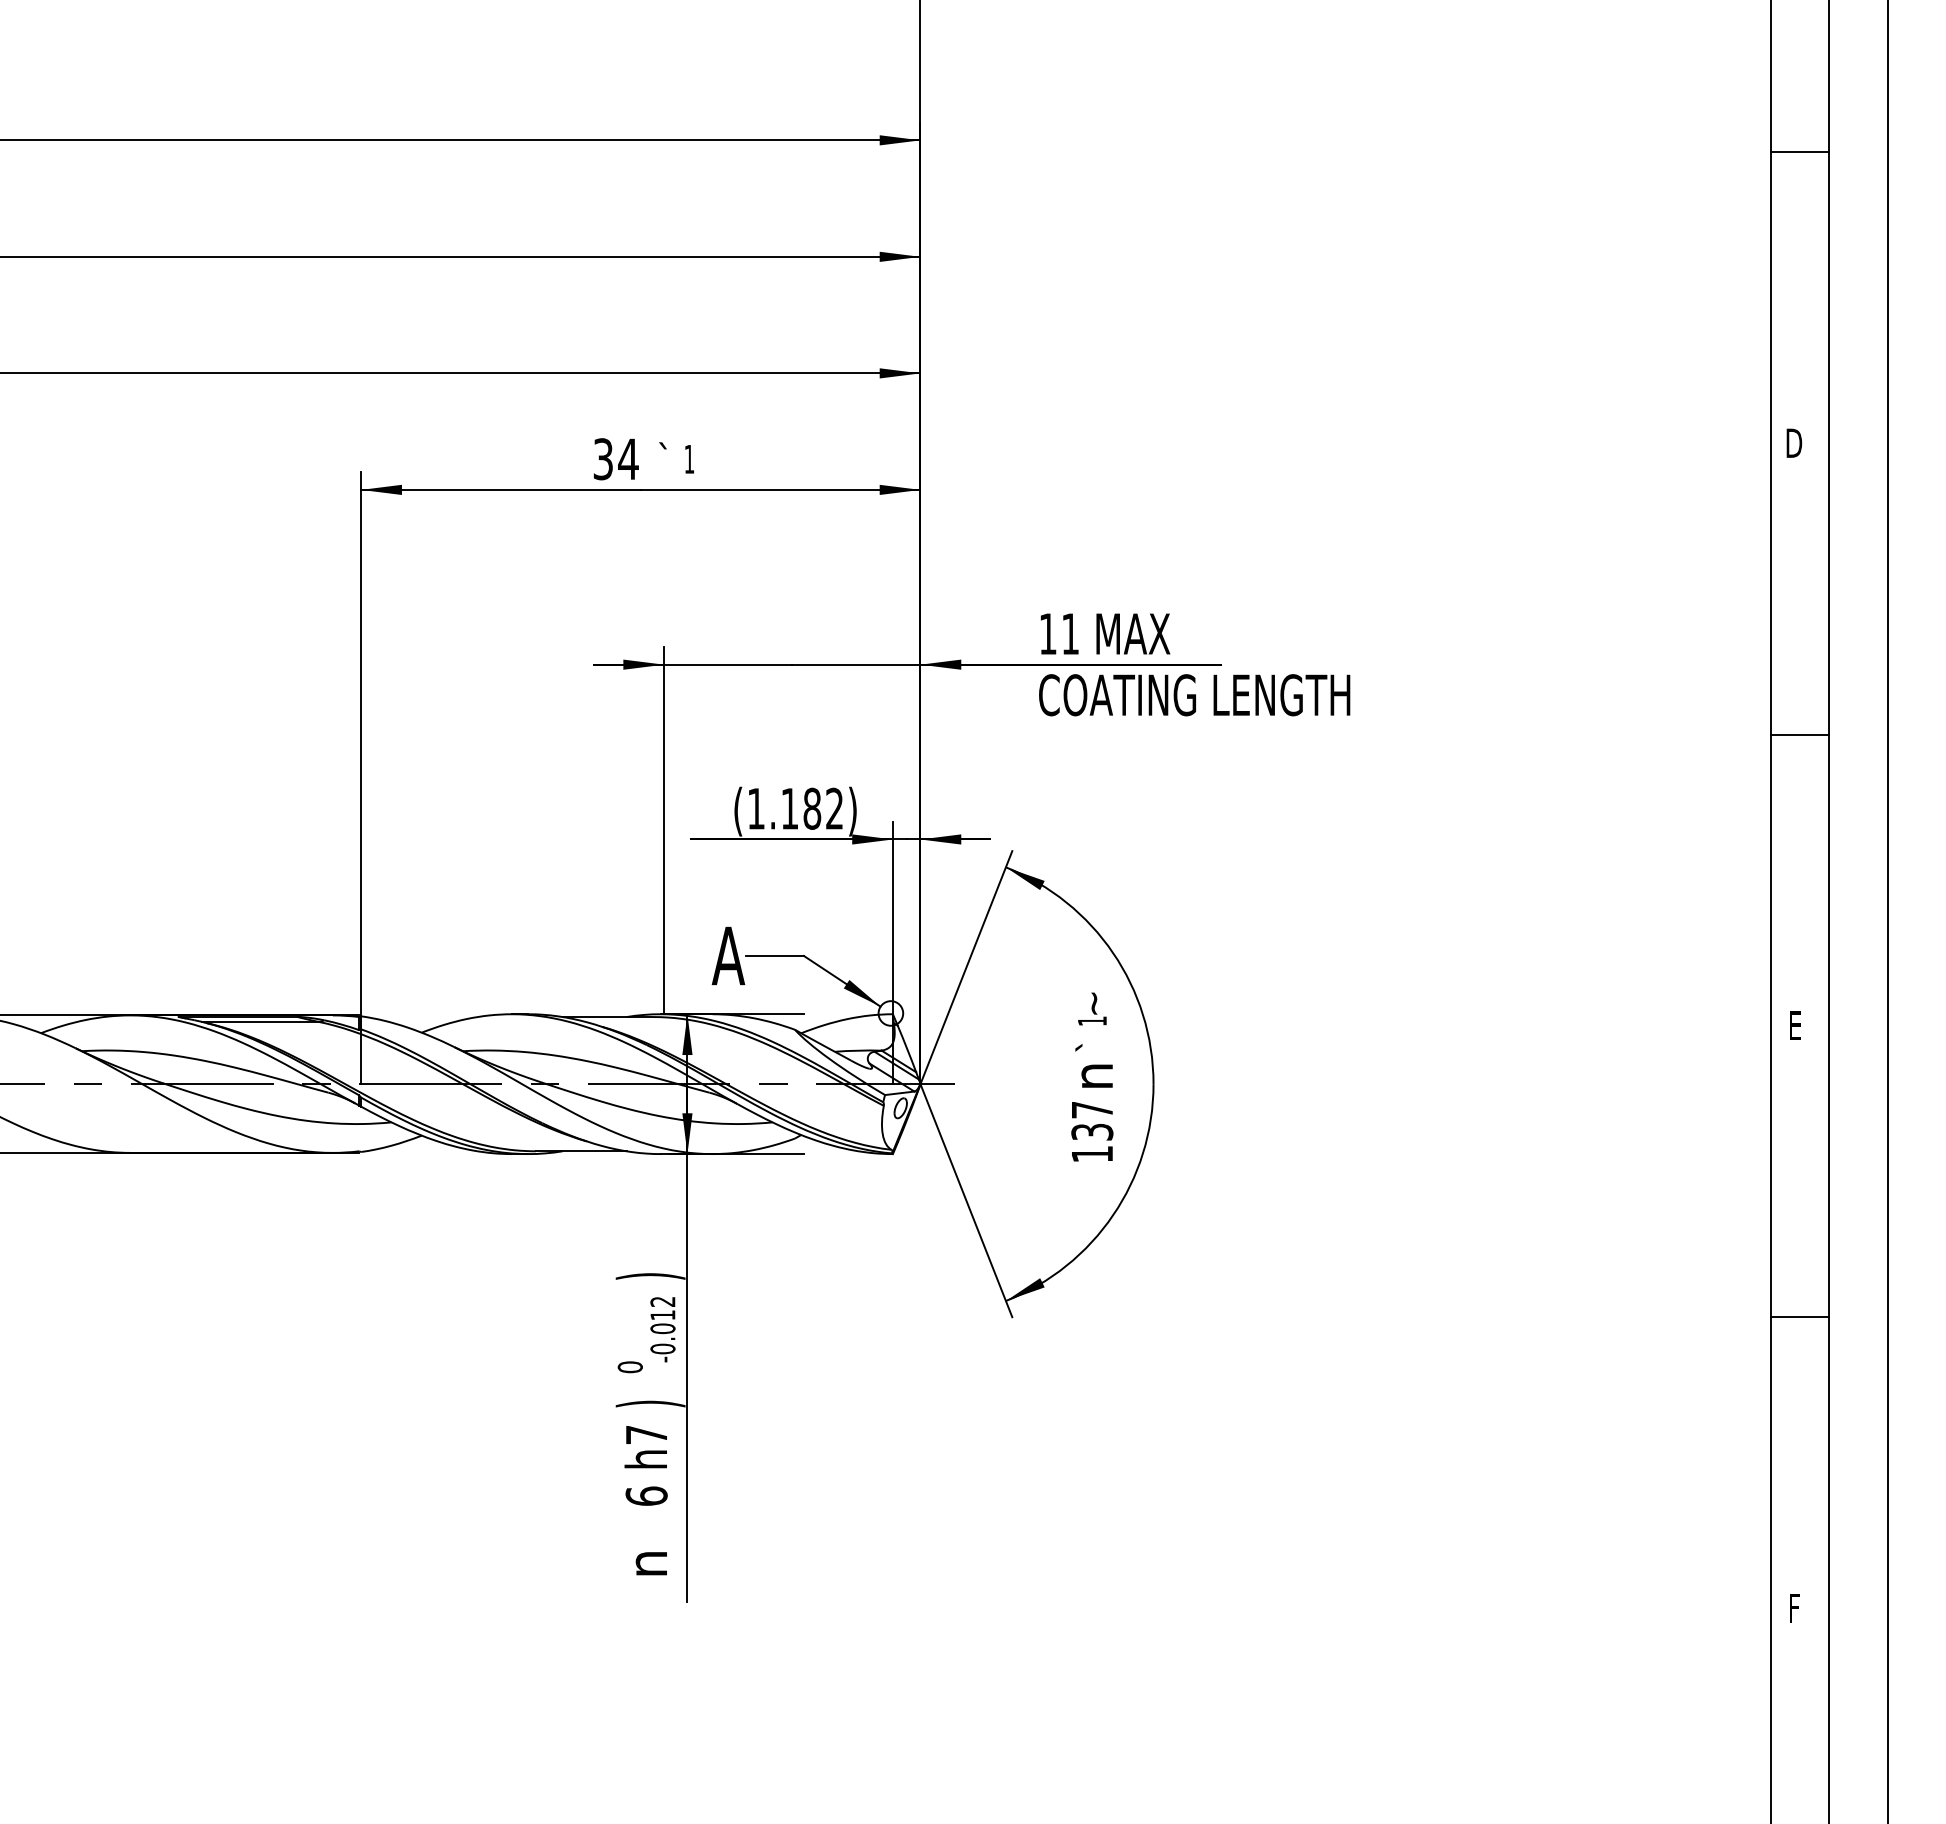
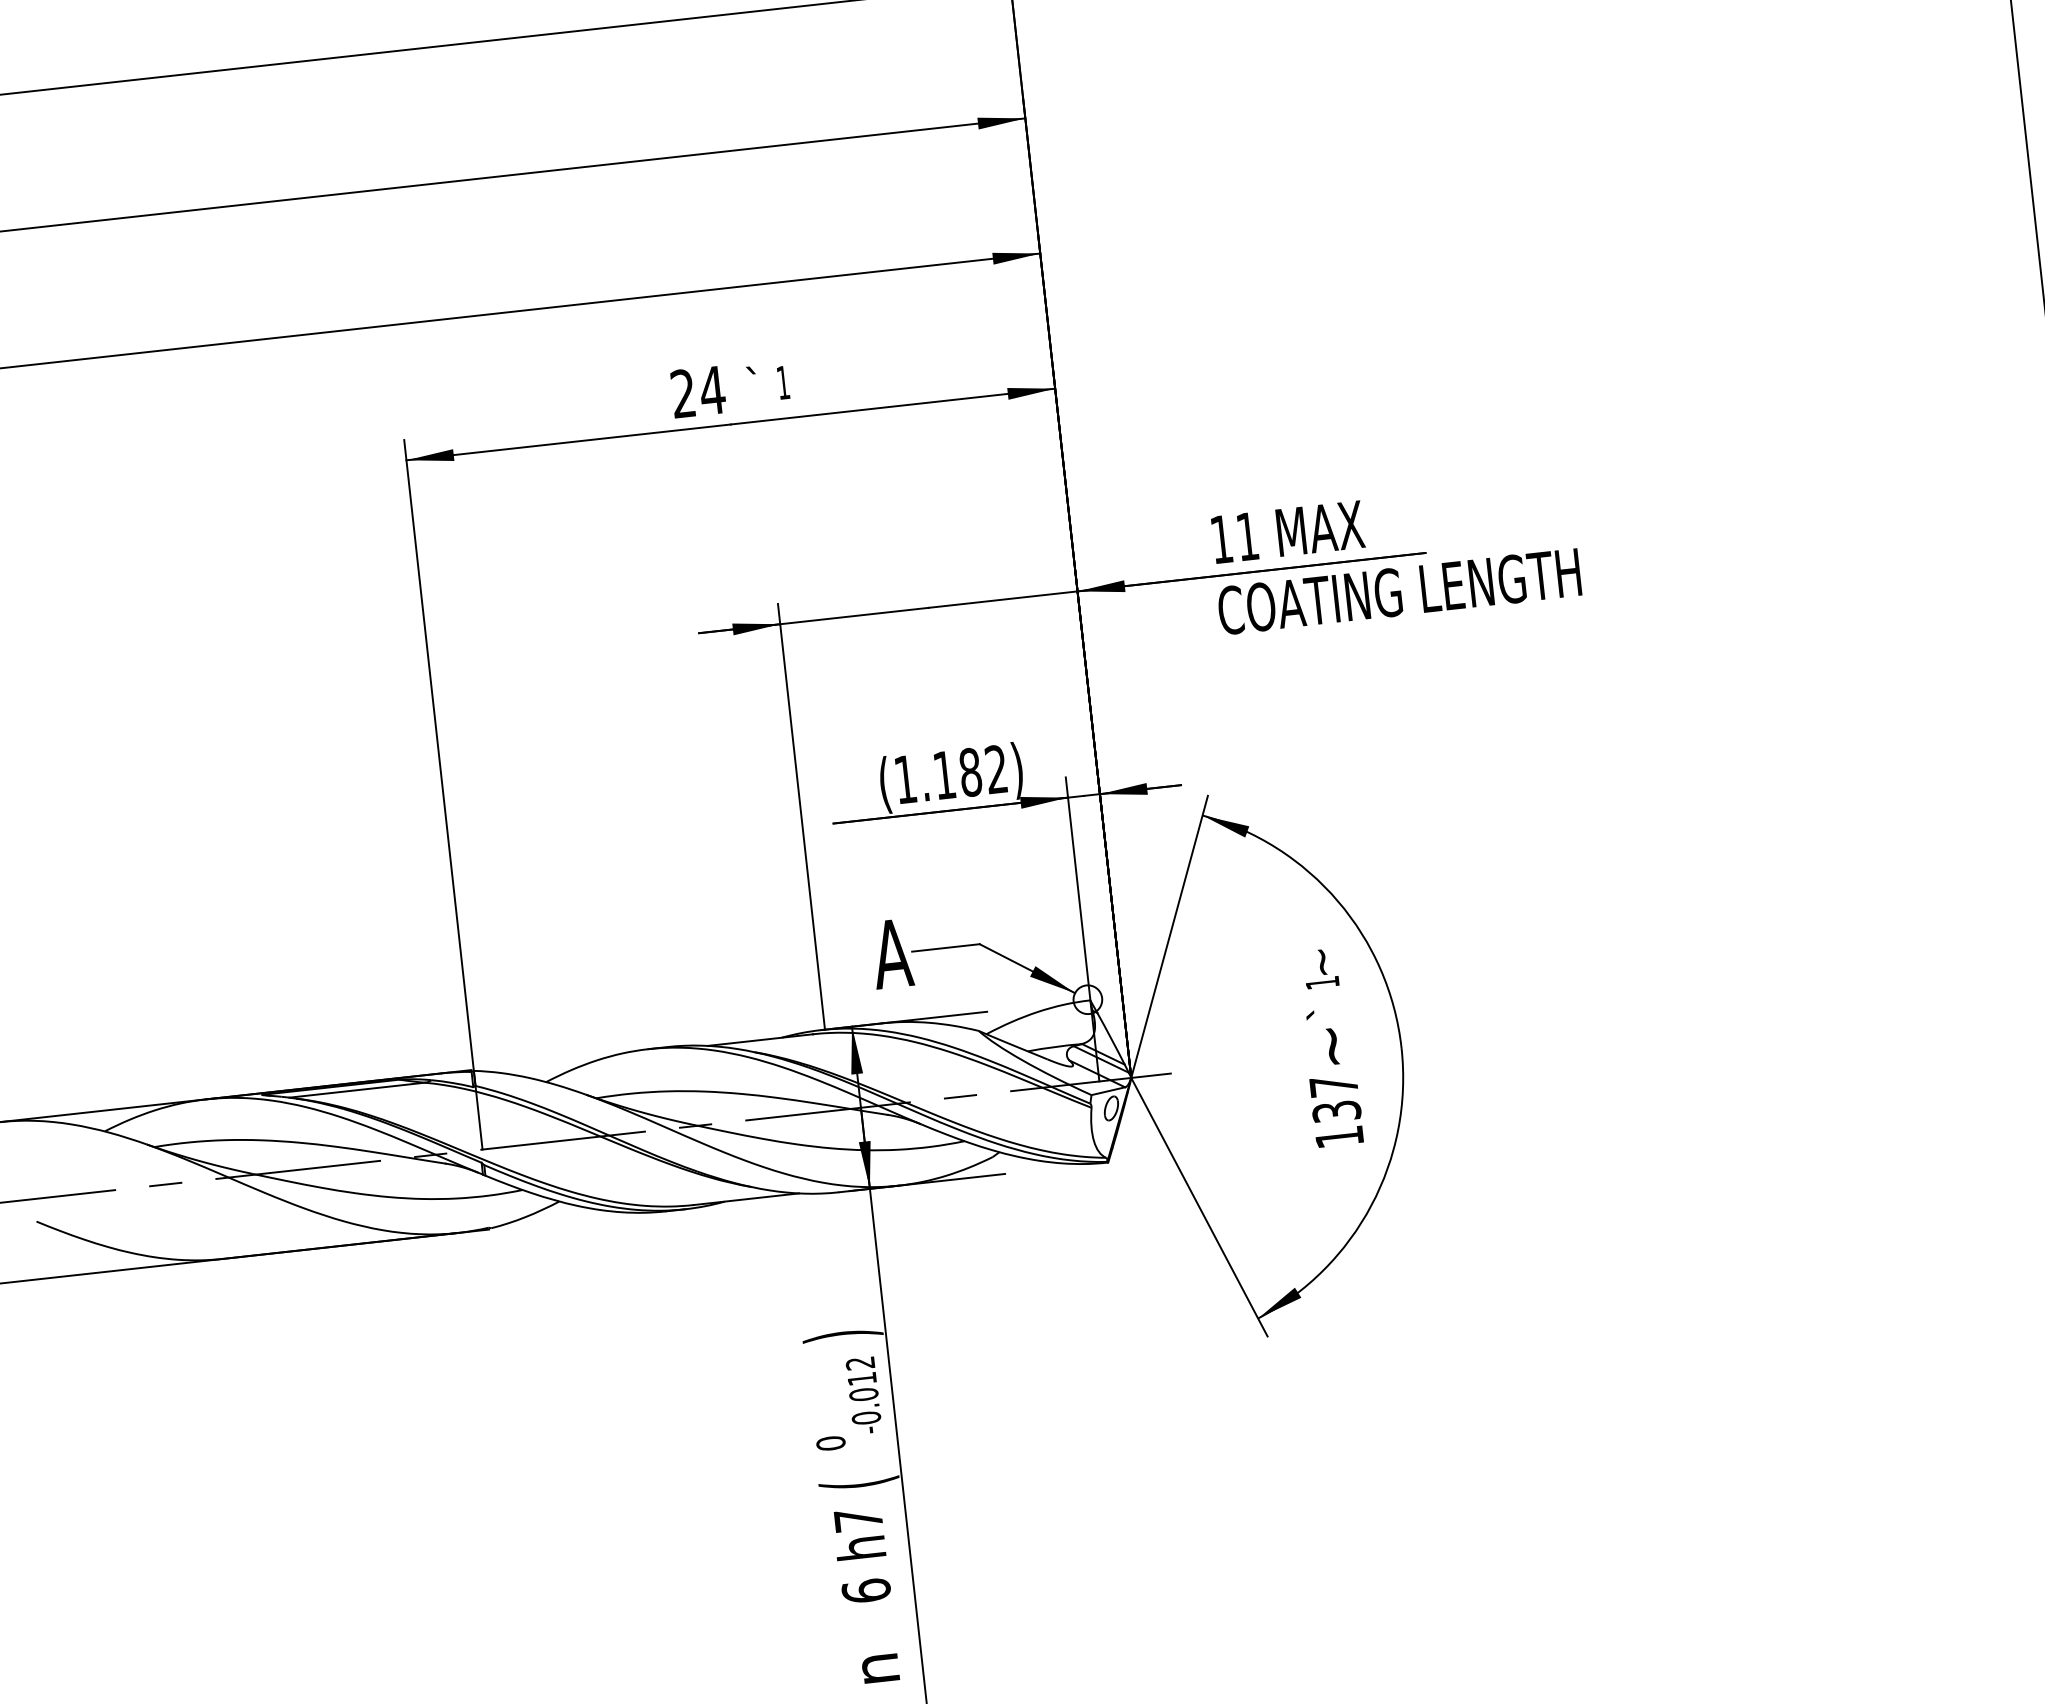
text: (602, 459) -> (682, 394), 34 -> 24
text: (1096, 1076) -> (1334, 1046), n -> ~
text: (650, 1403) -> (859, 1482), ) -> (

